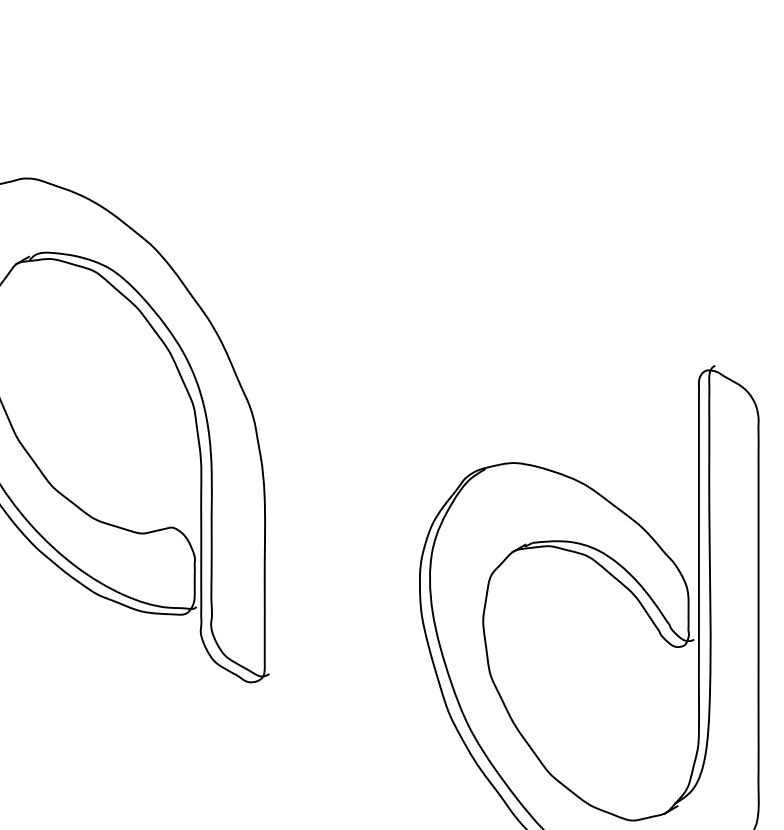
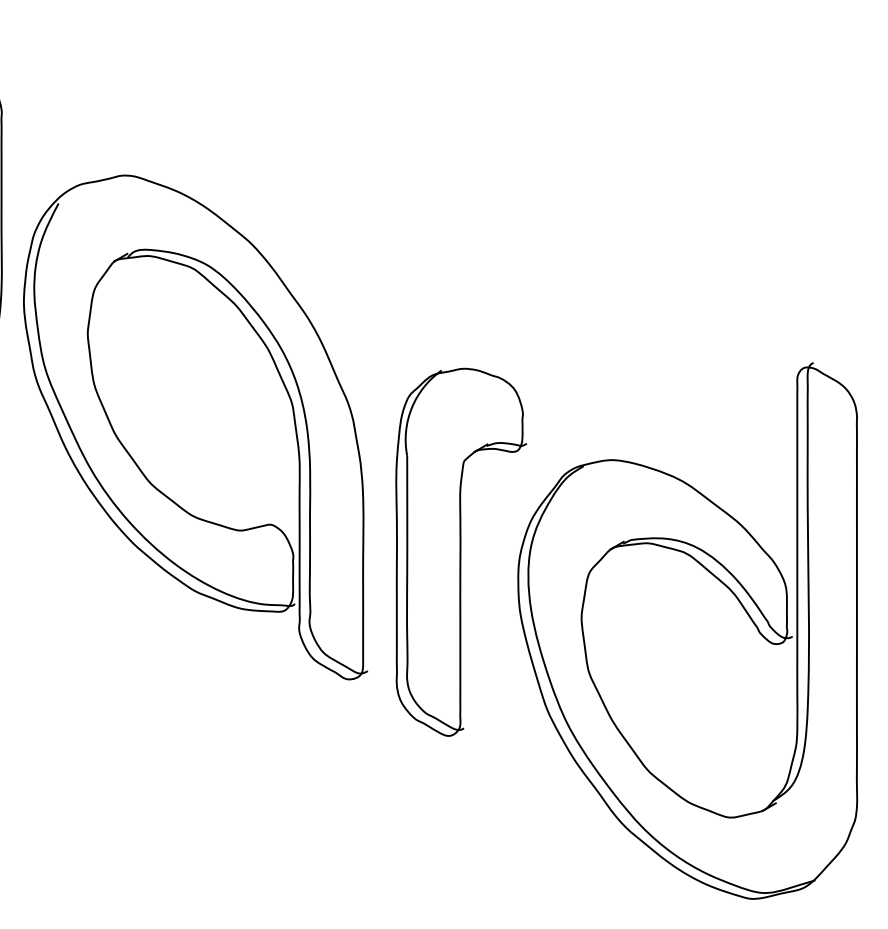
part: (363, 554) -> (461, 551), added

